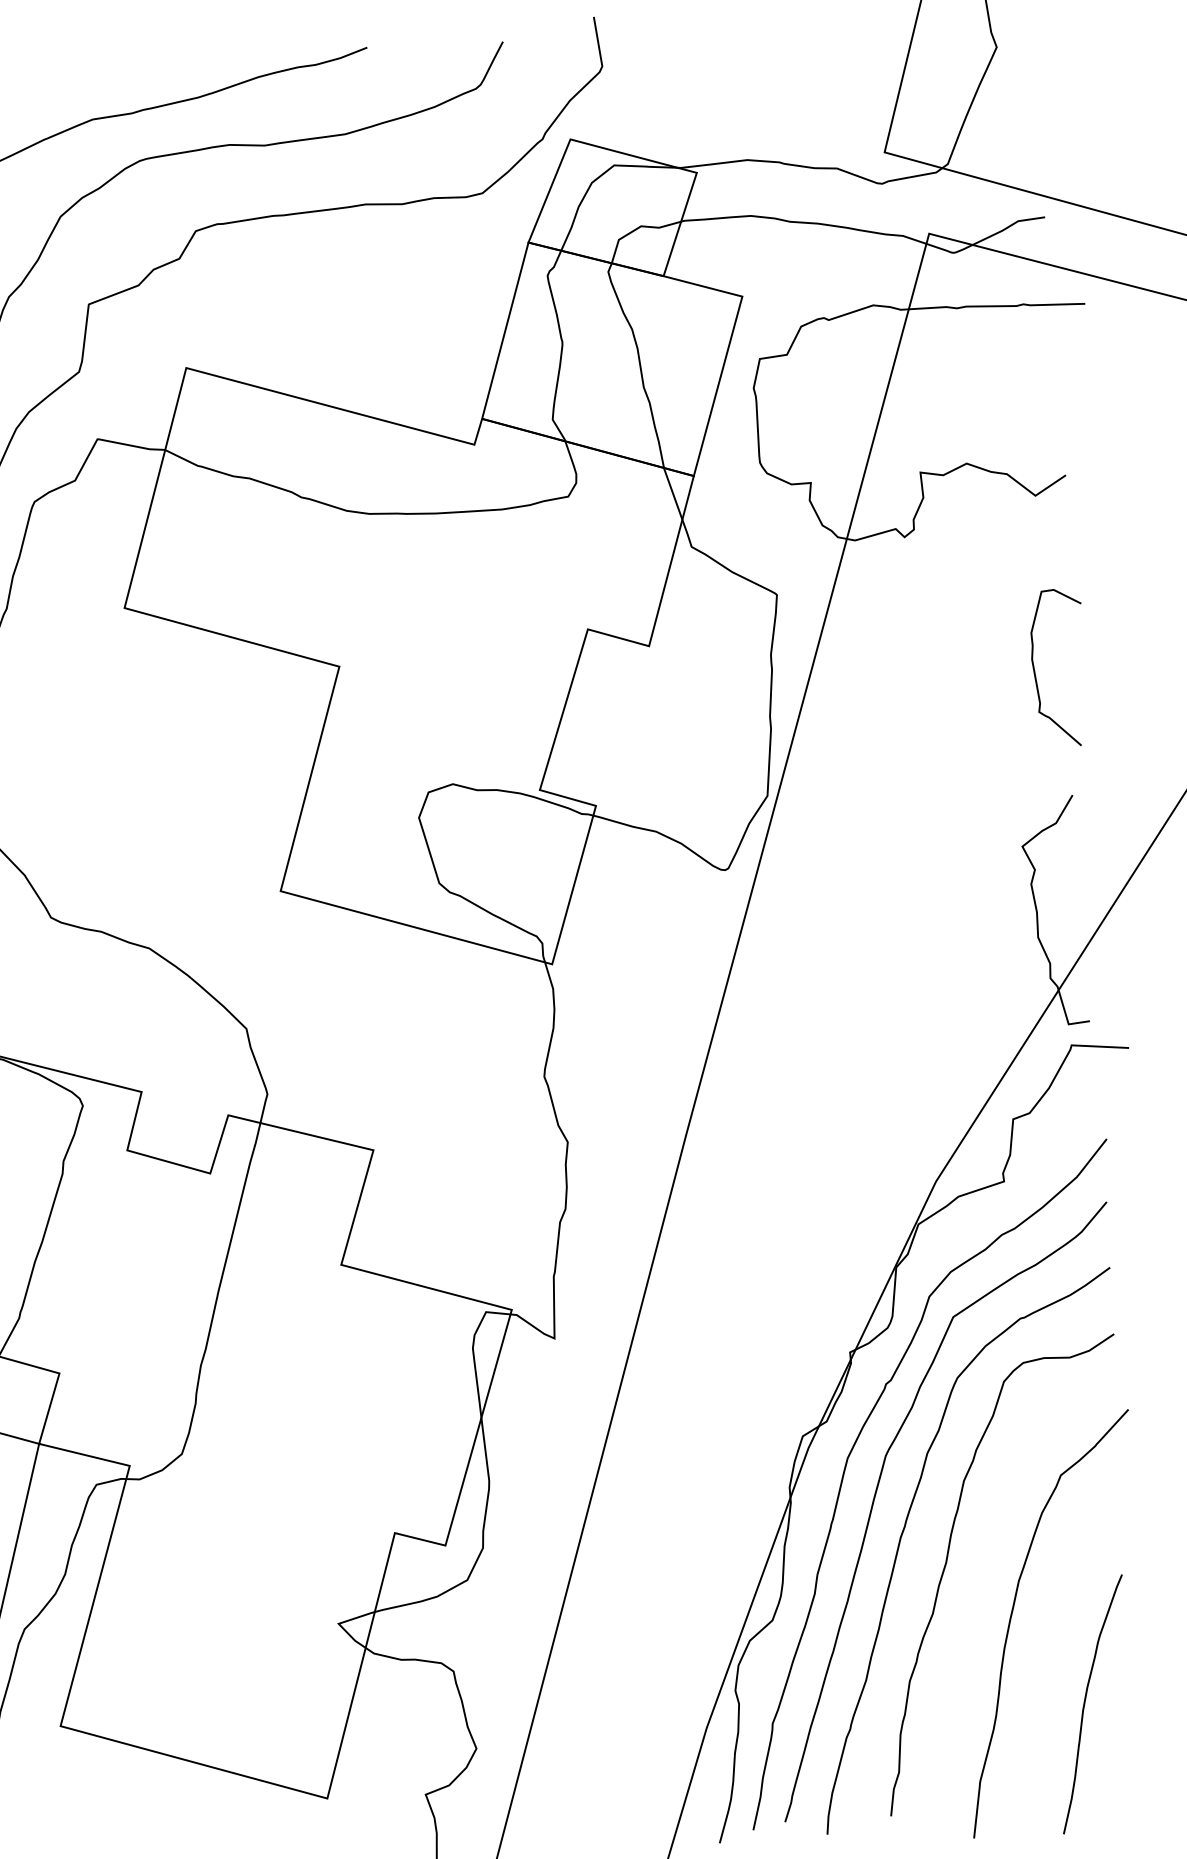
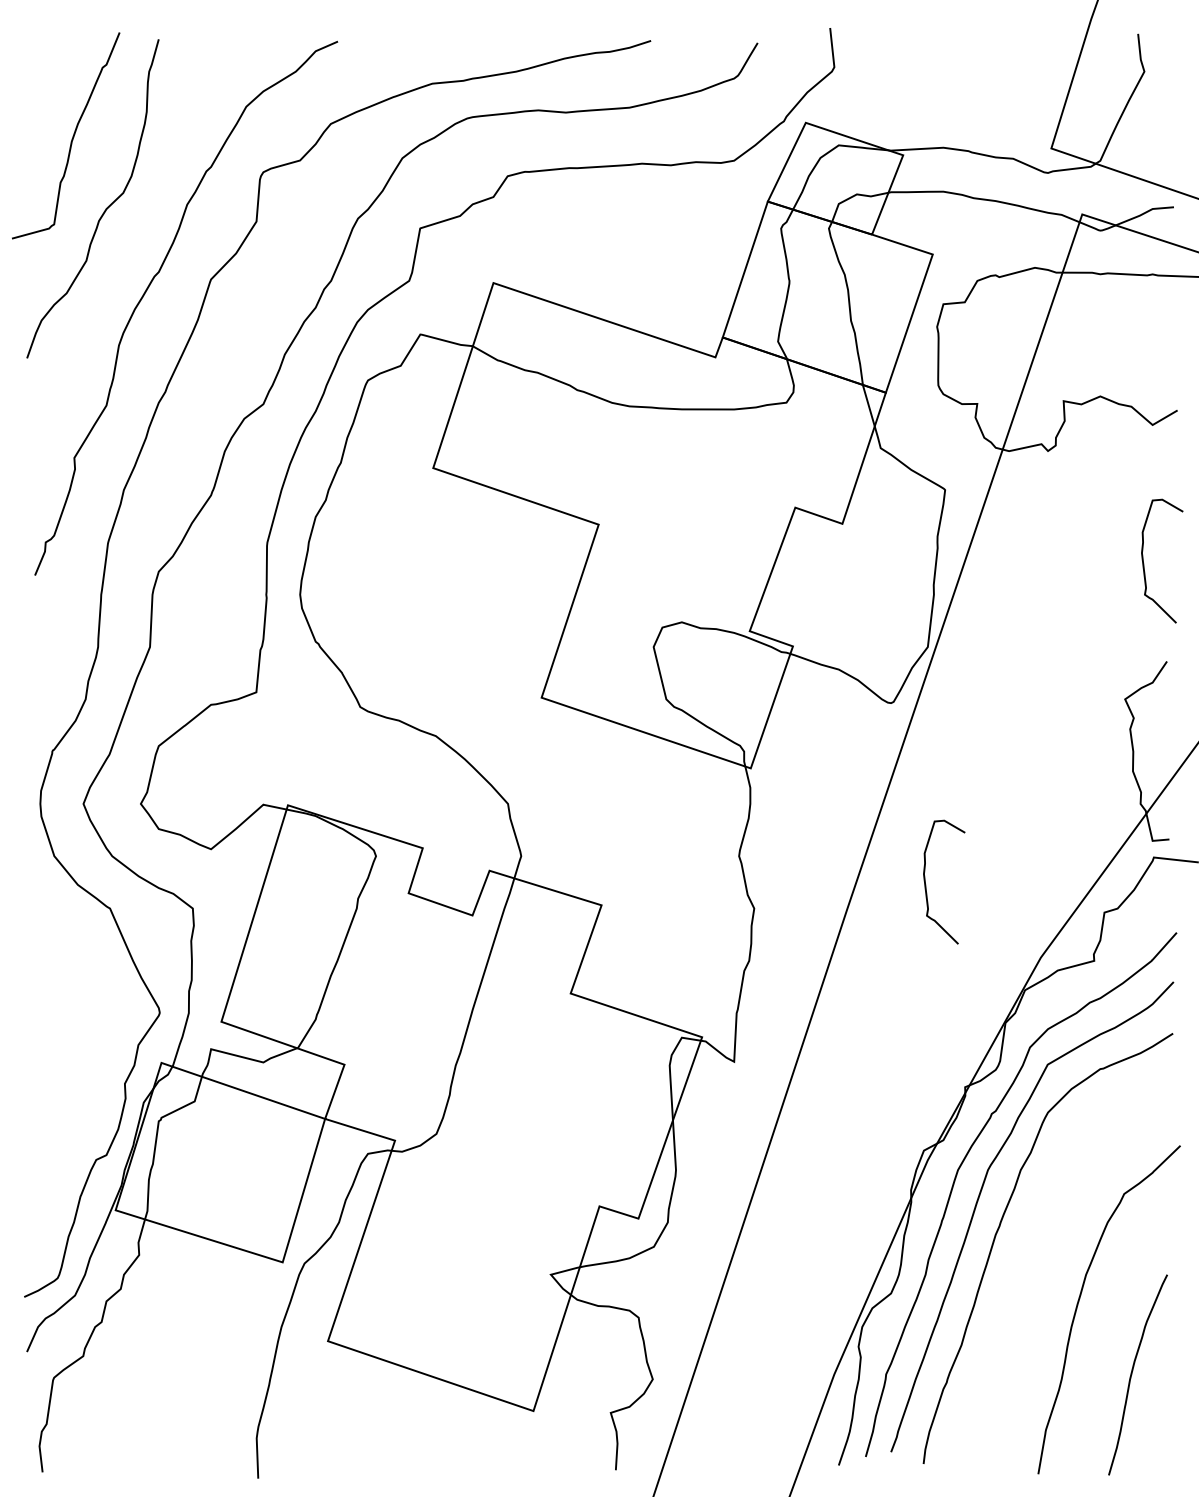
curve: (784, 1097) -> (926, 884), added
curve: (947, 1562) -> (1031, 1256), removed

